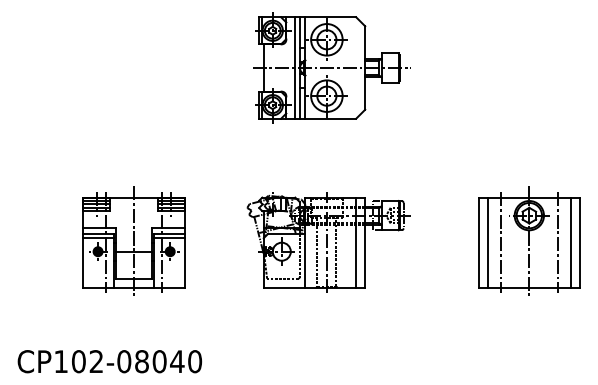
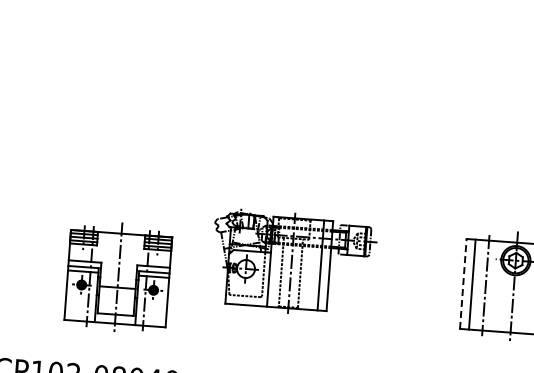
part: (331, 67) -> (329, 98), removed
part: (133, 240) -> (117, 276), moved
part: (328, 242) -> (293, 263), moved
line: (478, 242) -> (463, 283), solid -> dashed

